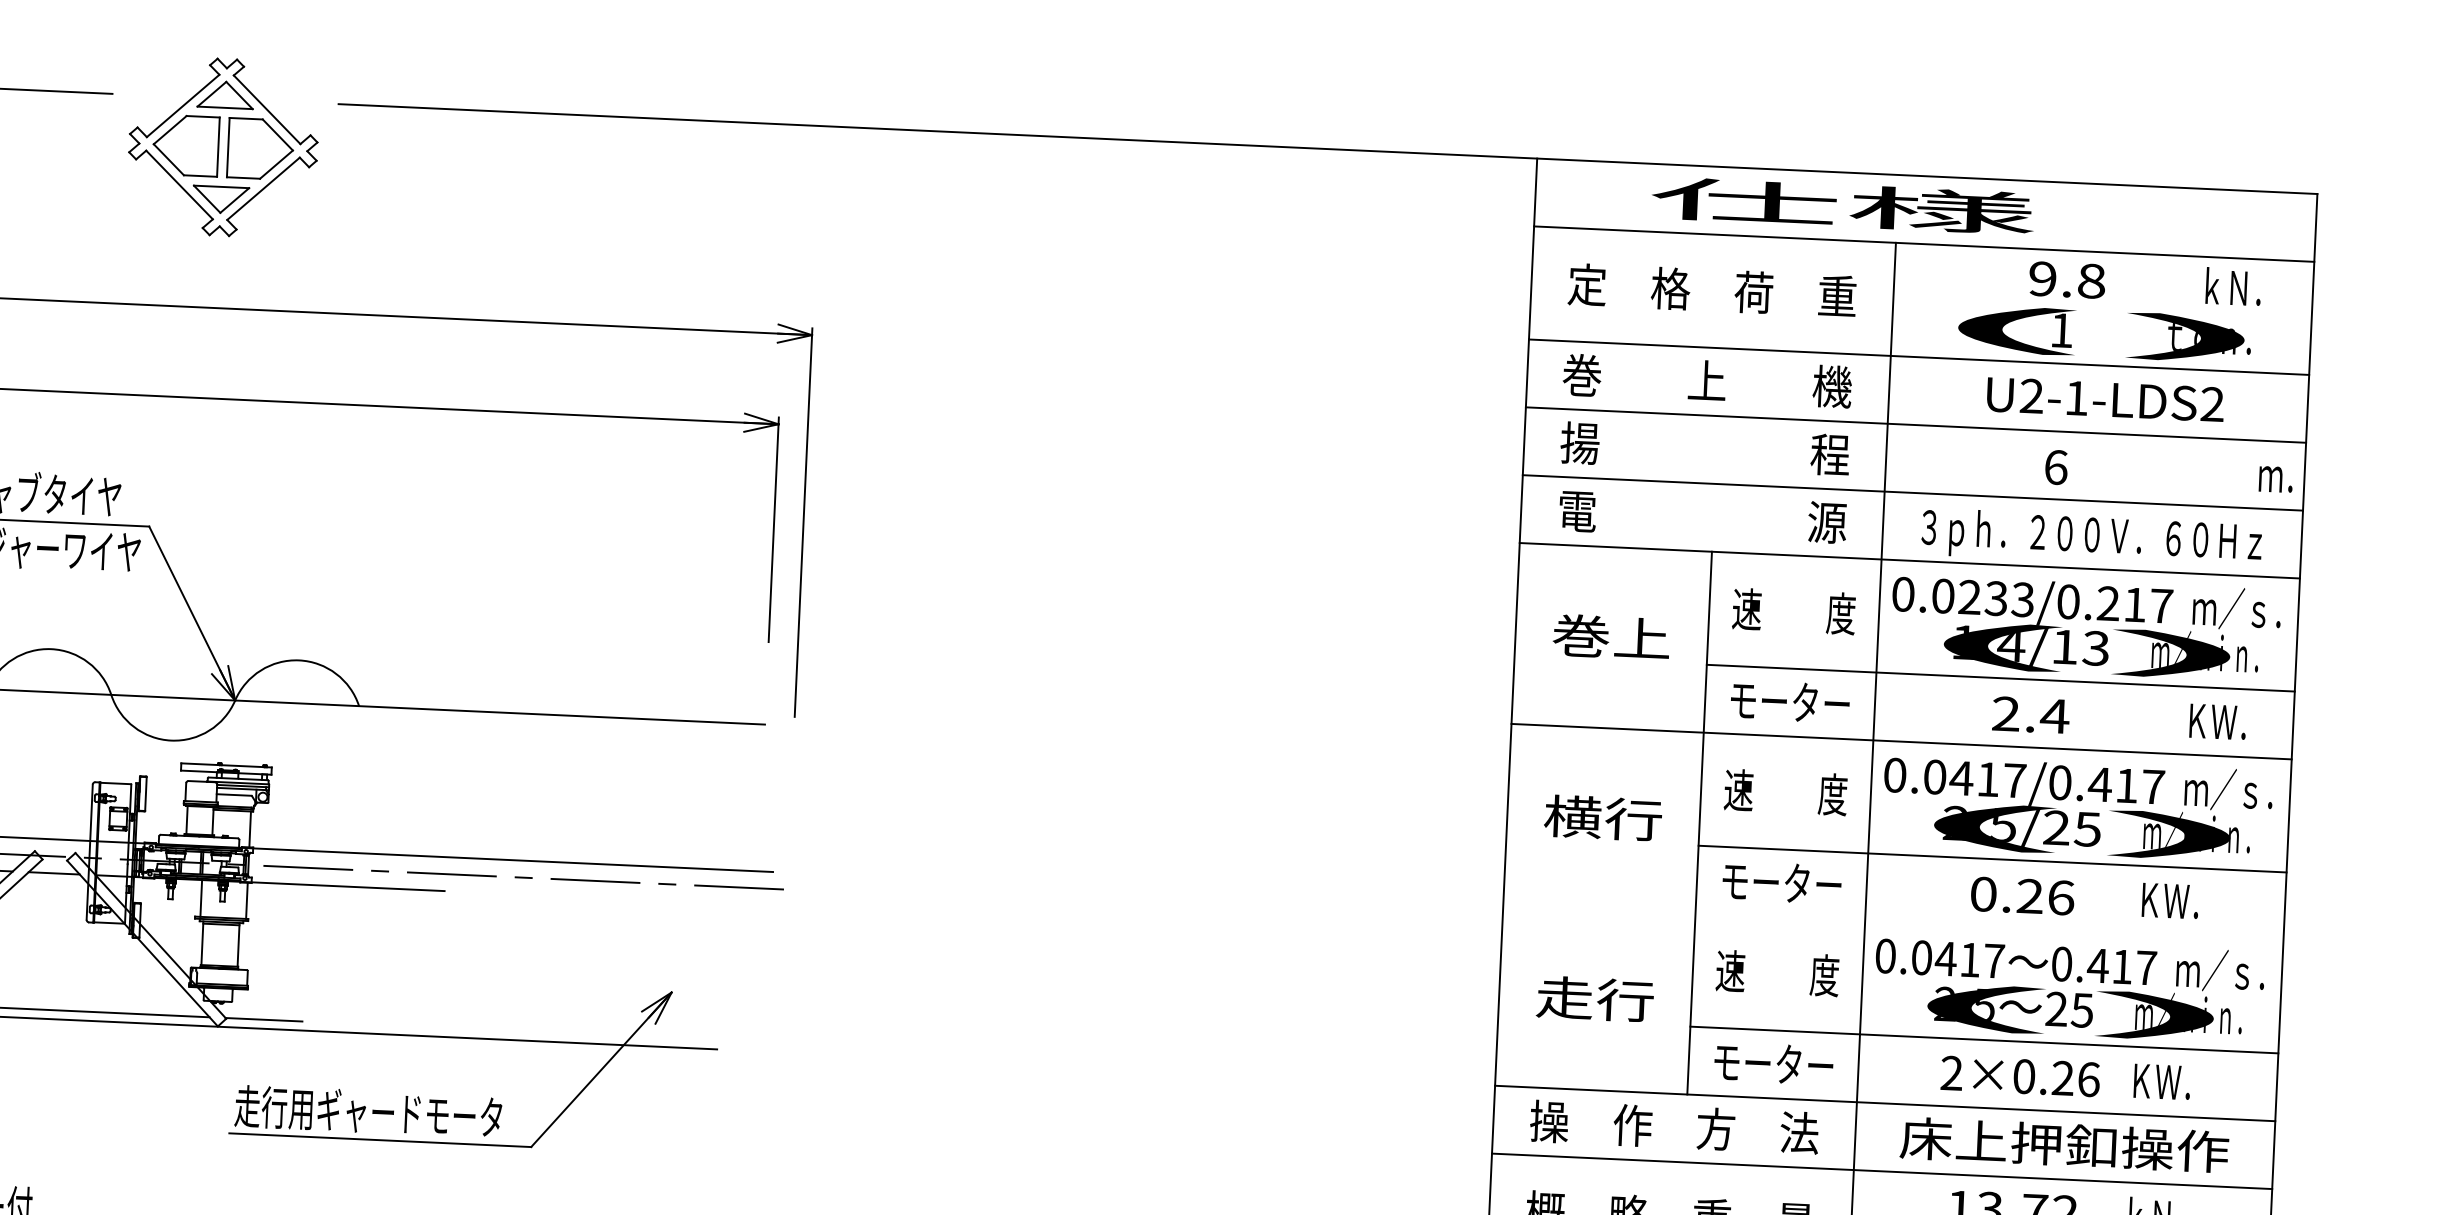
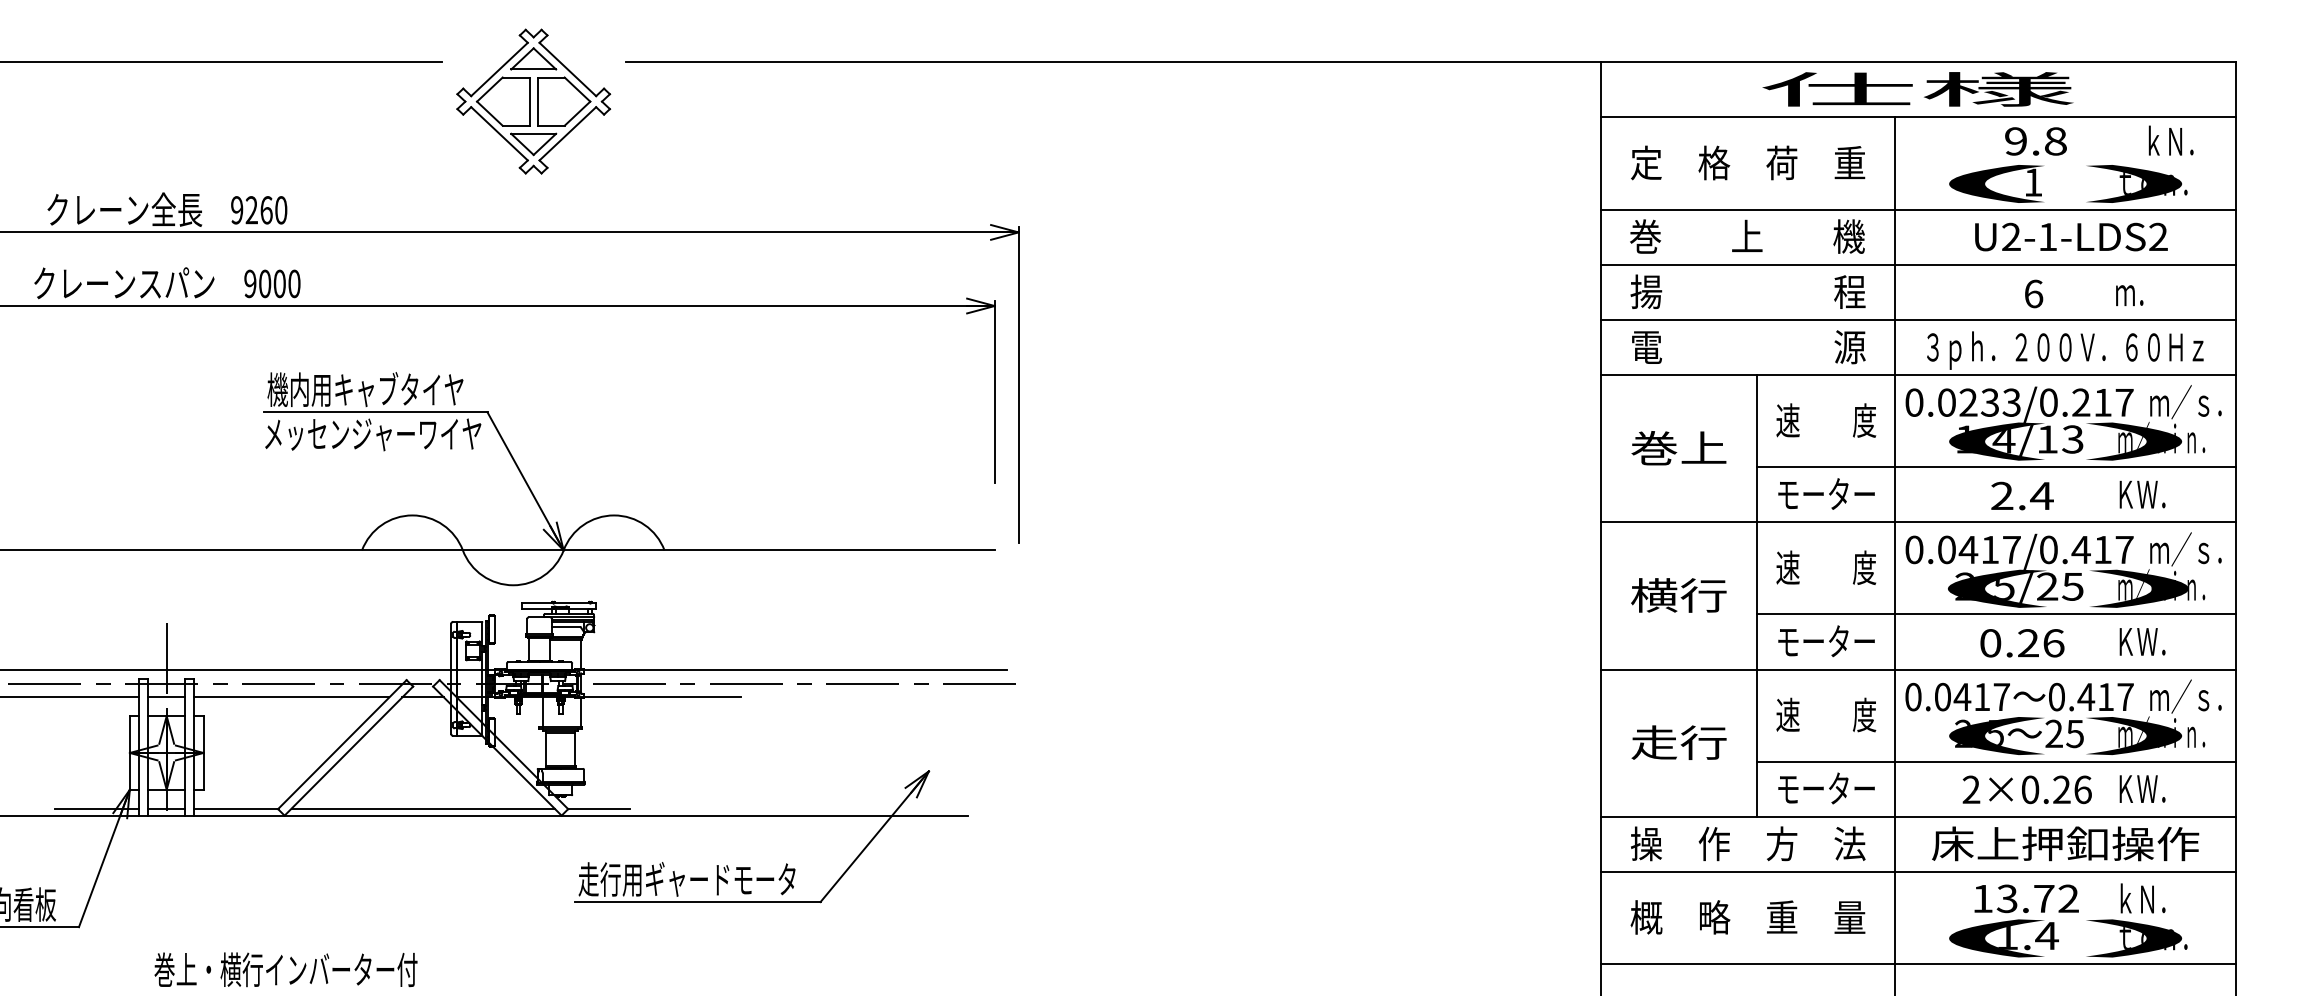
text: (1842, 205) -> (1917, 89), moved
text: (2275, 479) -> (2129, 295), moved
text: (2217, 721) -> (2142, 494), moved
line: (1892, 922) -> (1917, 669), added

